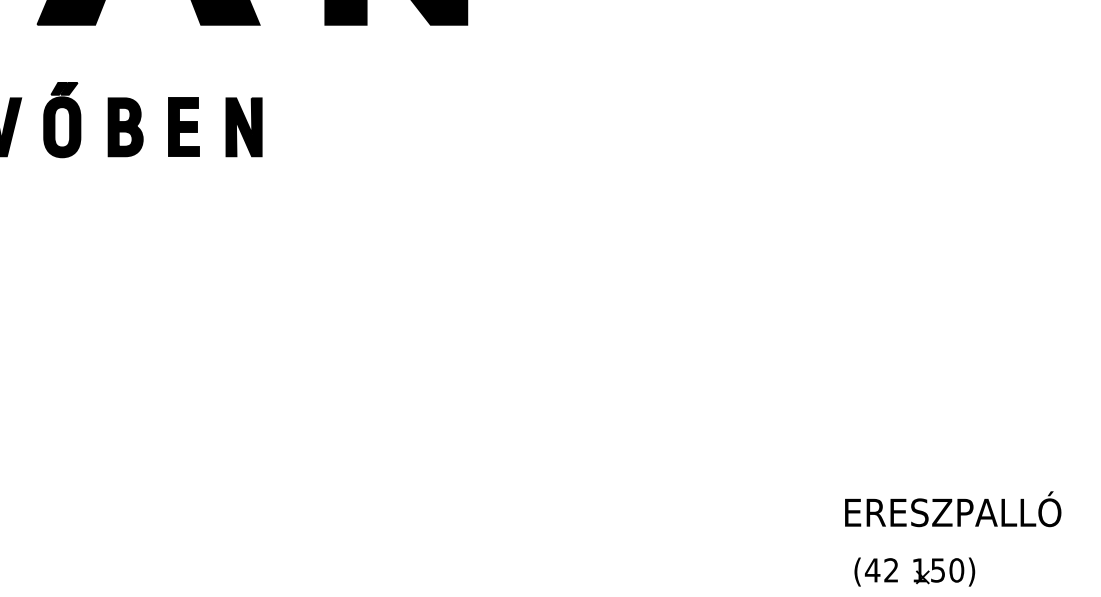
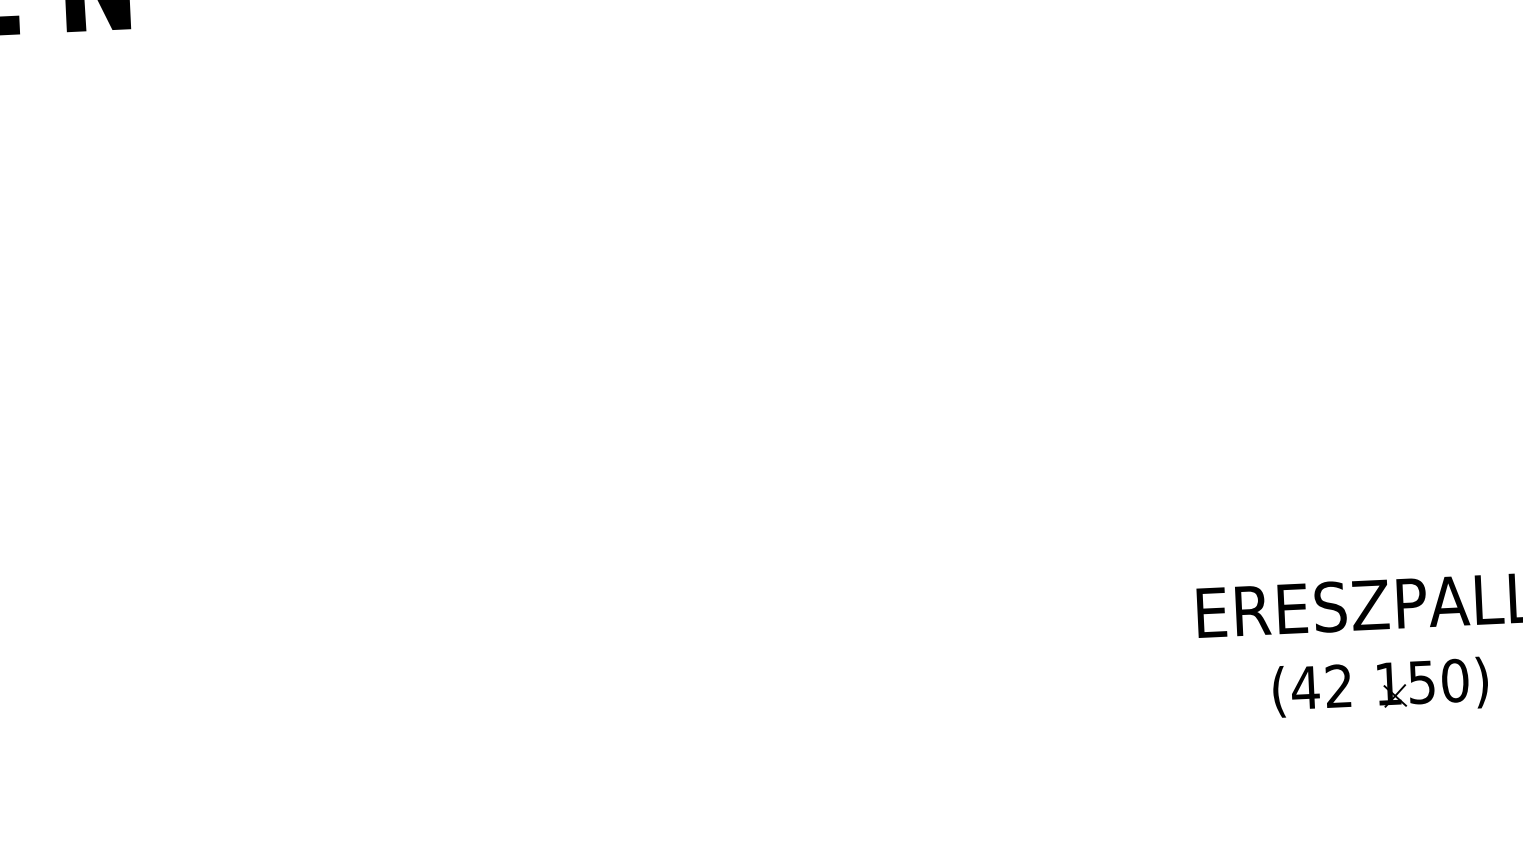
part: (914, 571) -> (1380, 686), moved

